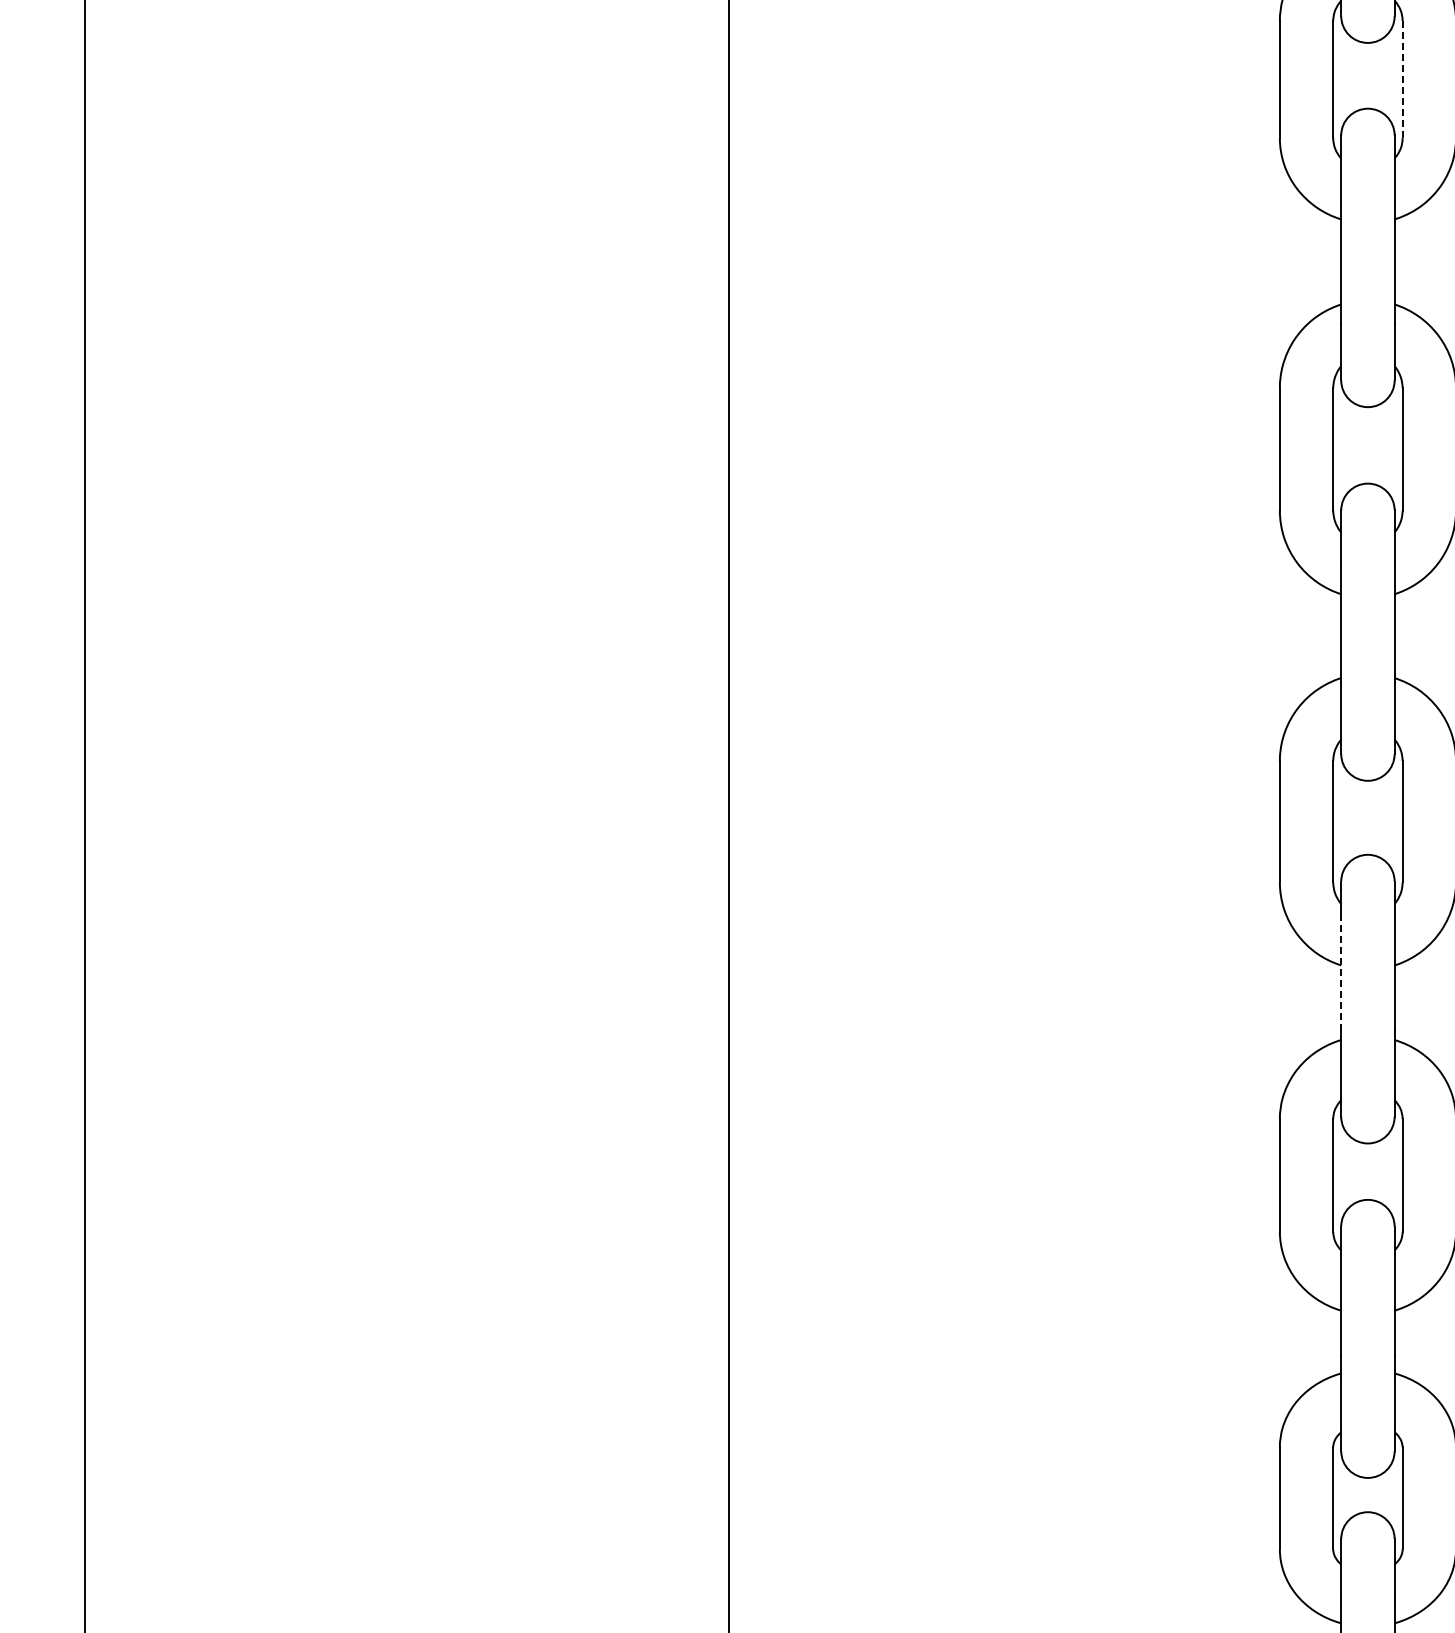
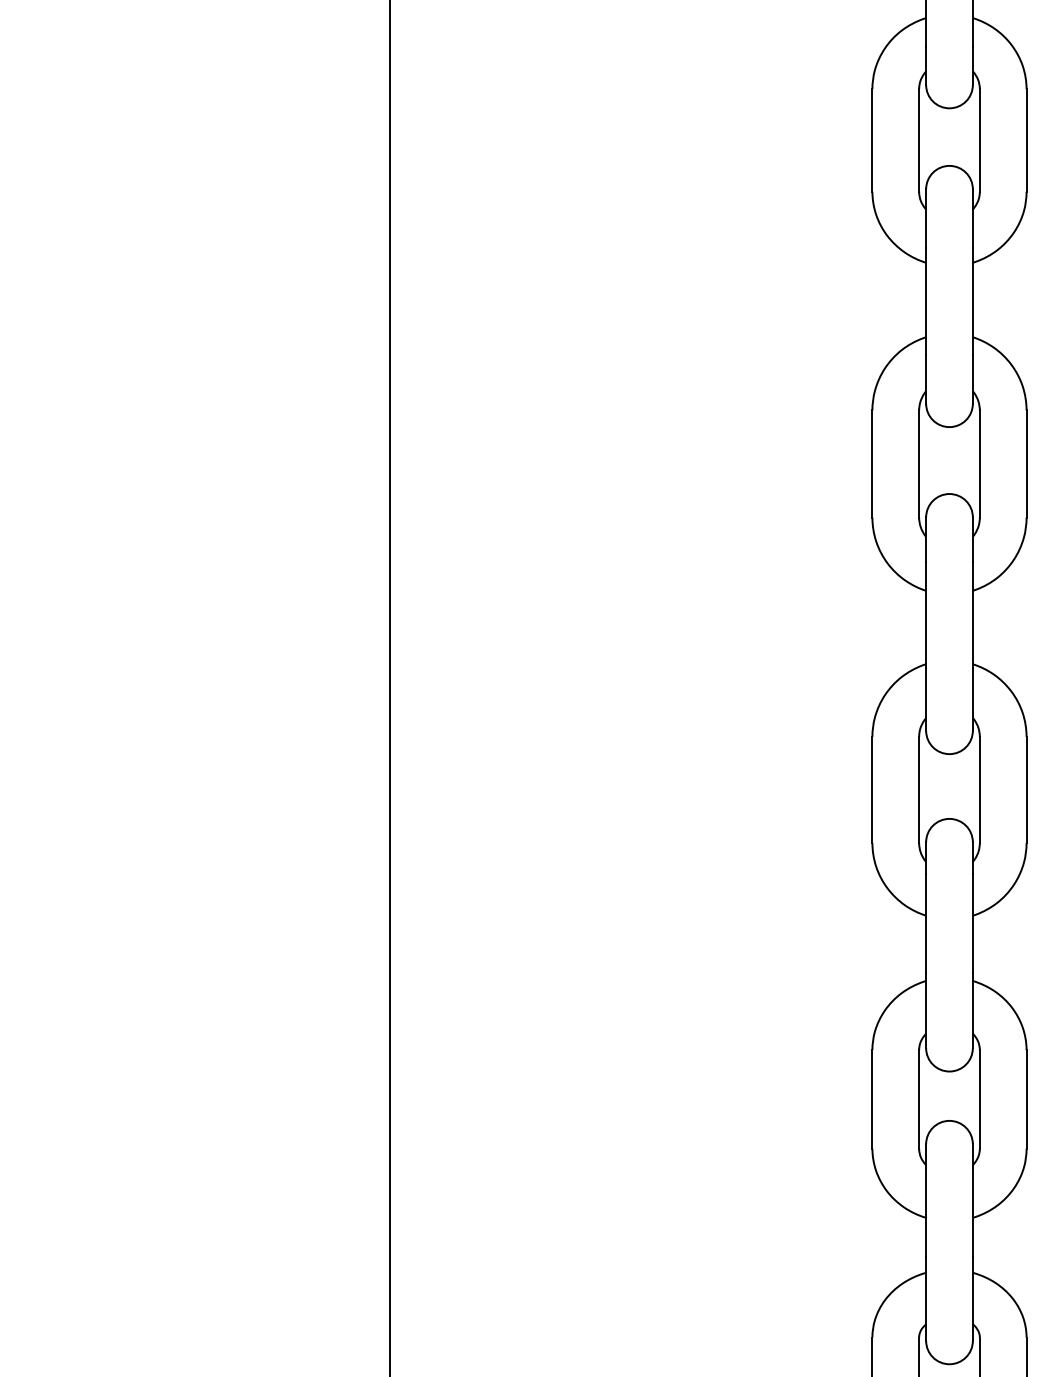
line: (1402, 79) -> (979, 140), dashed -> solid
line: (1341, 974) -> (926, 923), dashed -> solid

